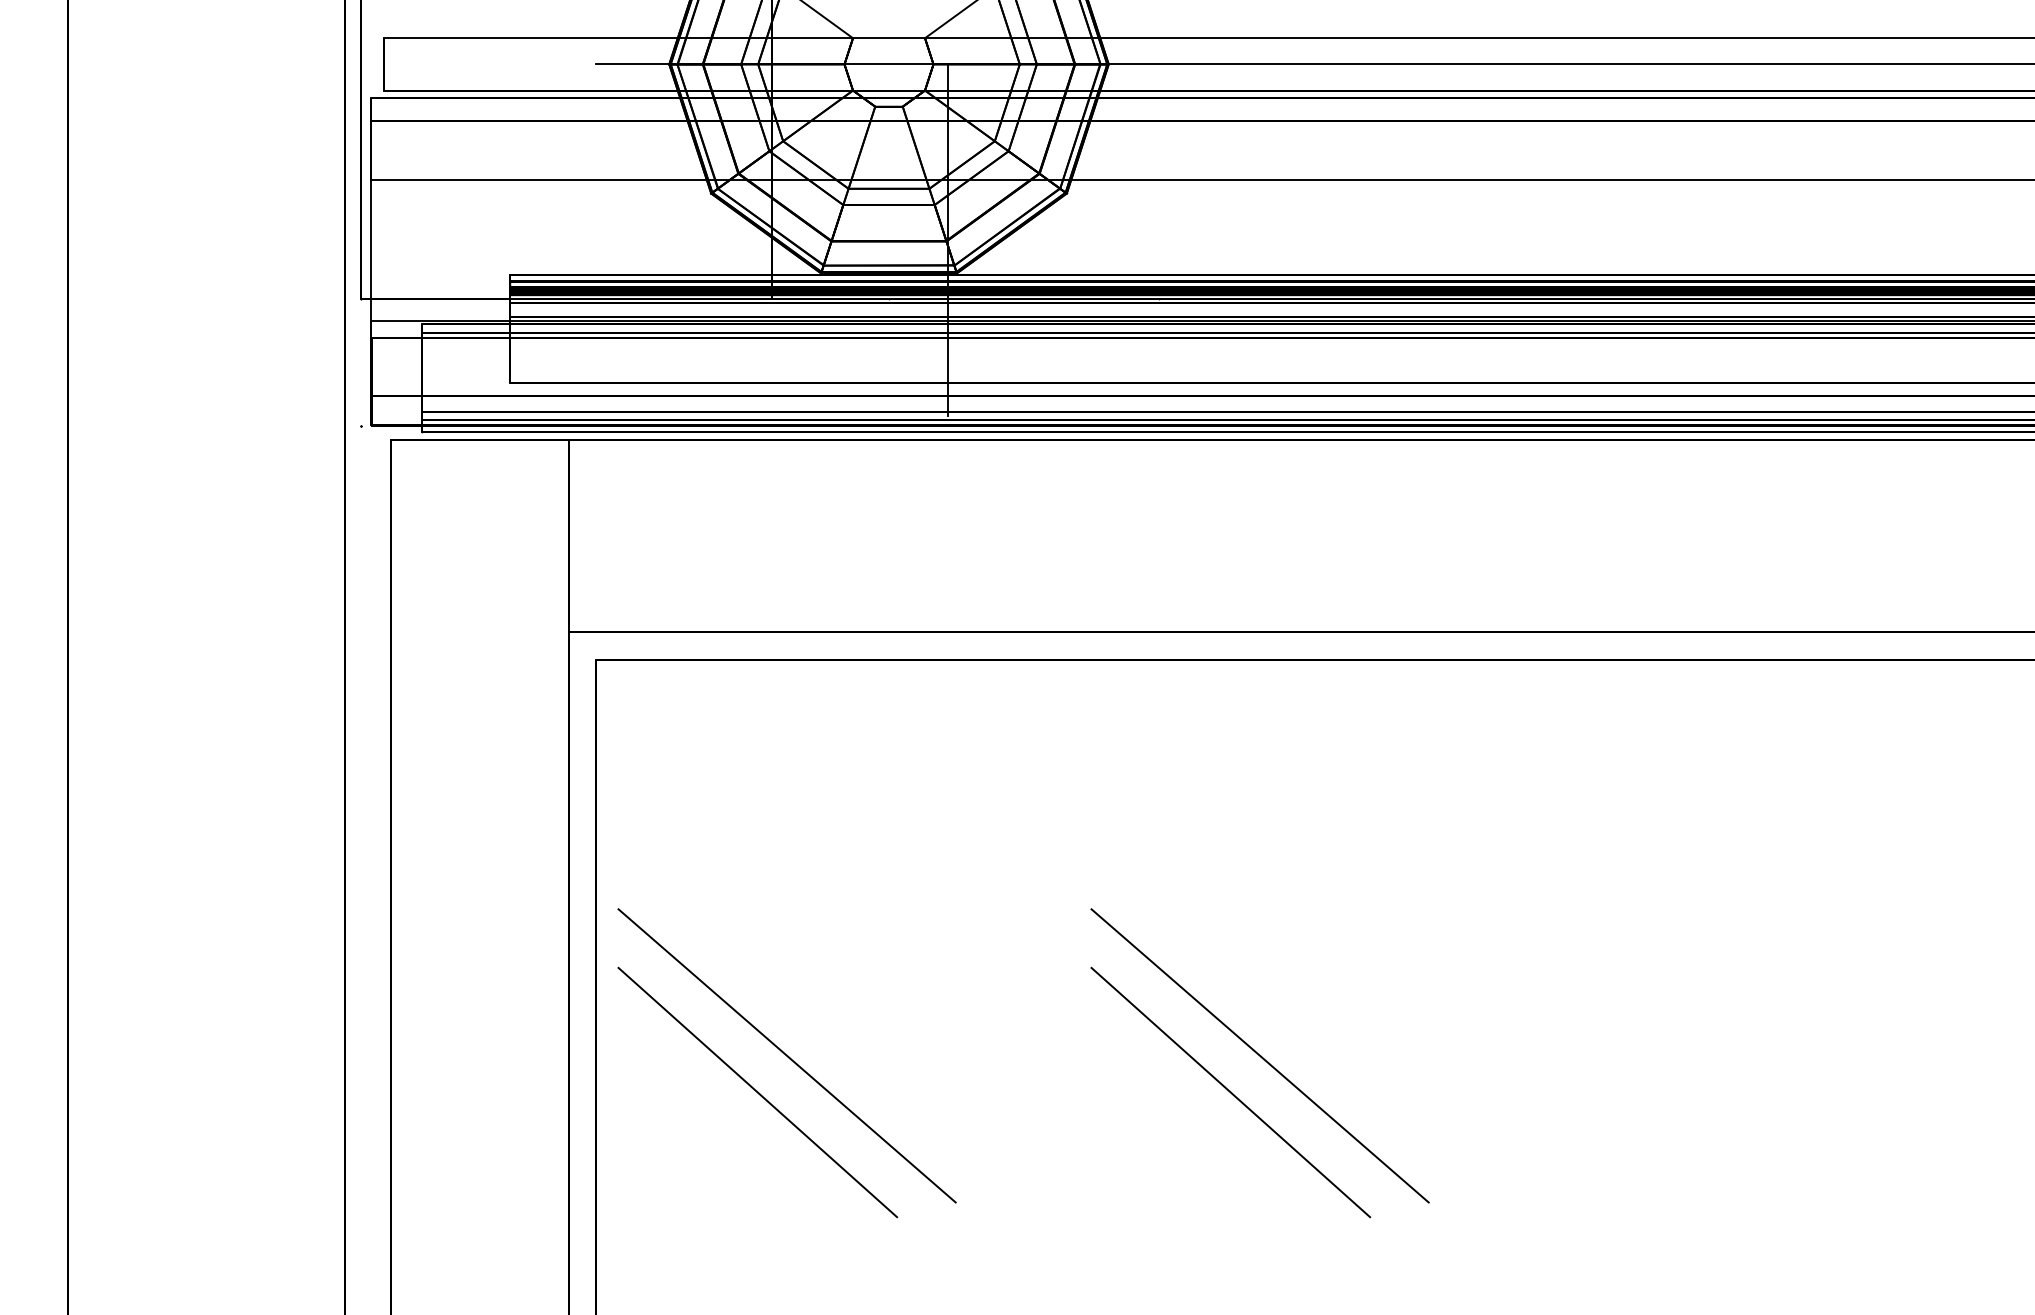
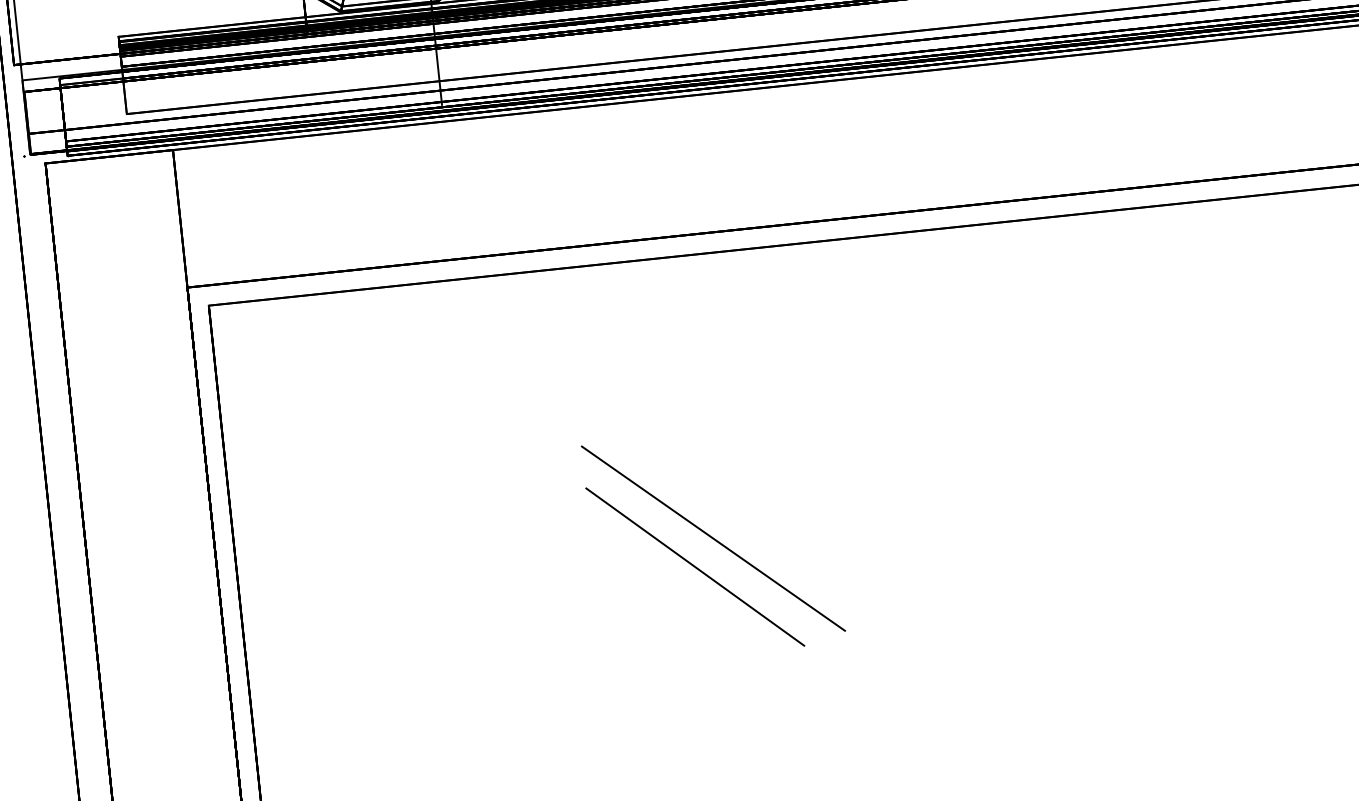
part: (786, 1063) -> (375, 579), removed

